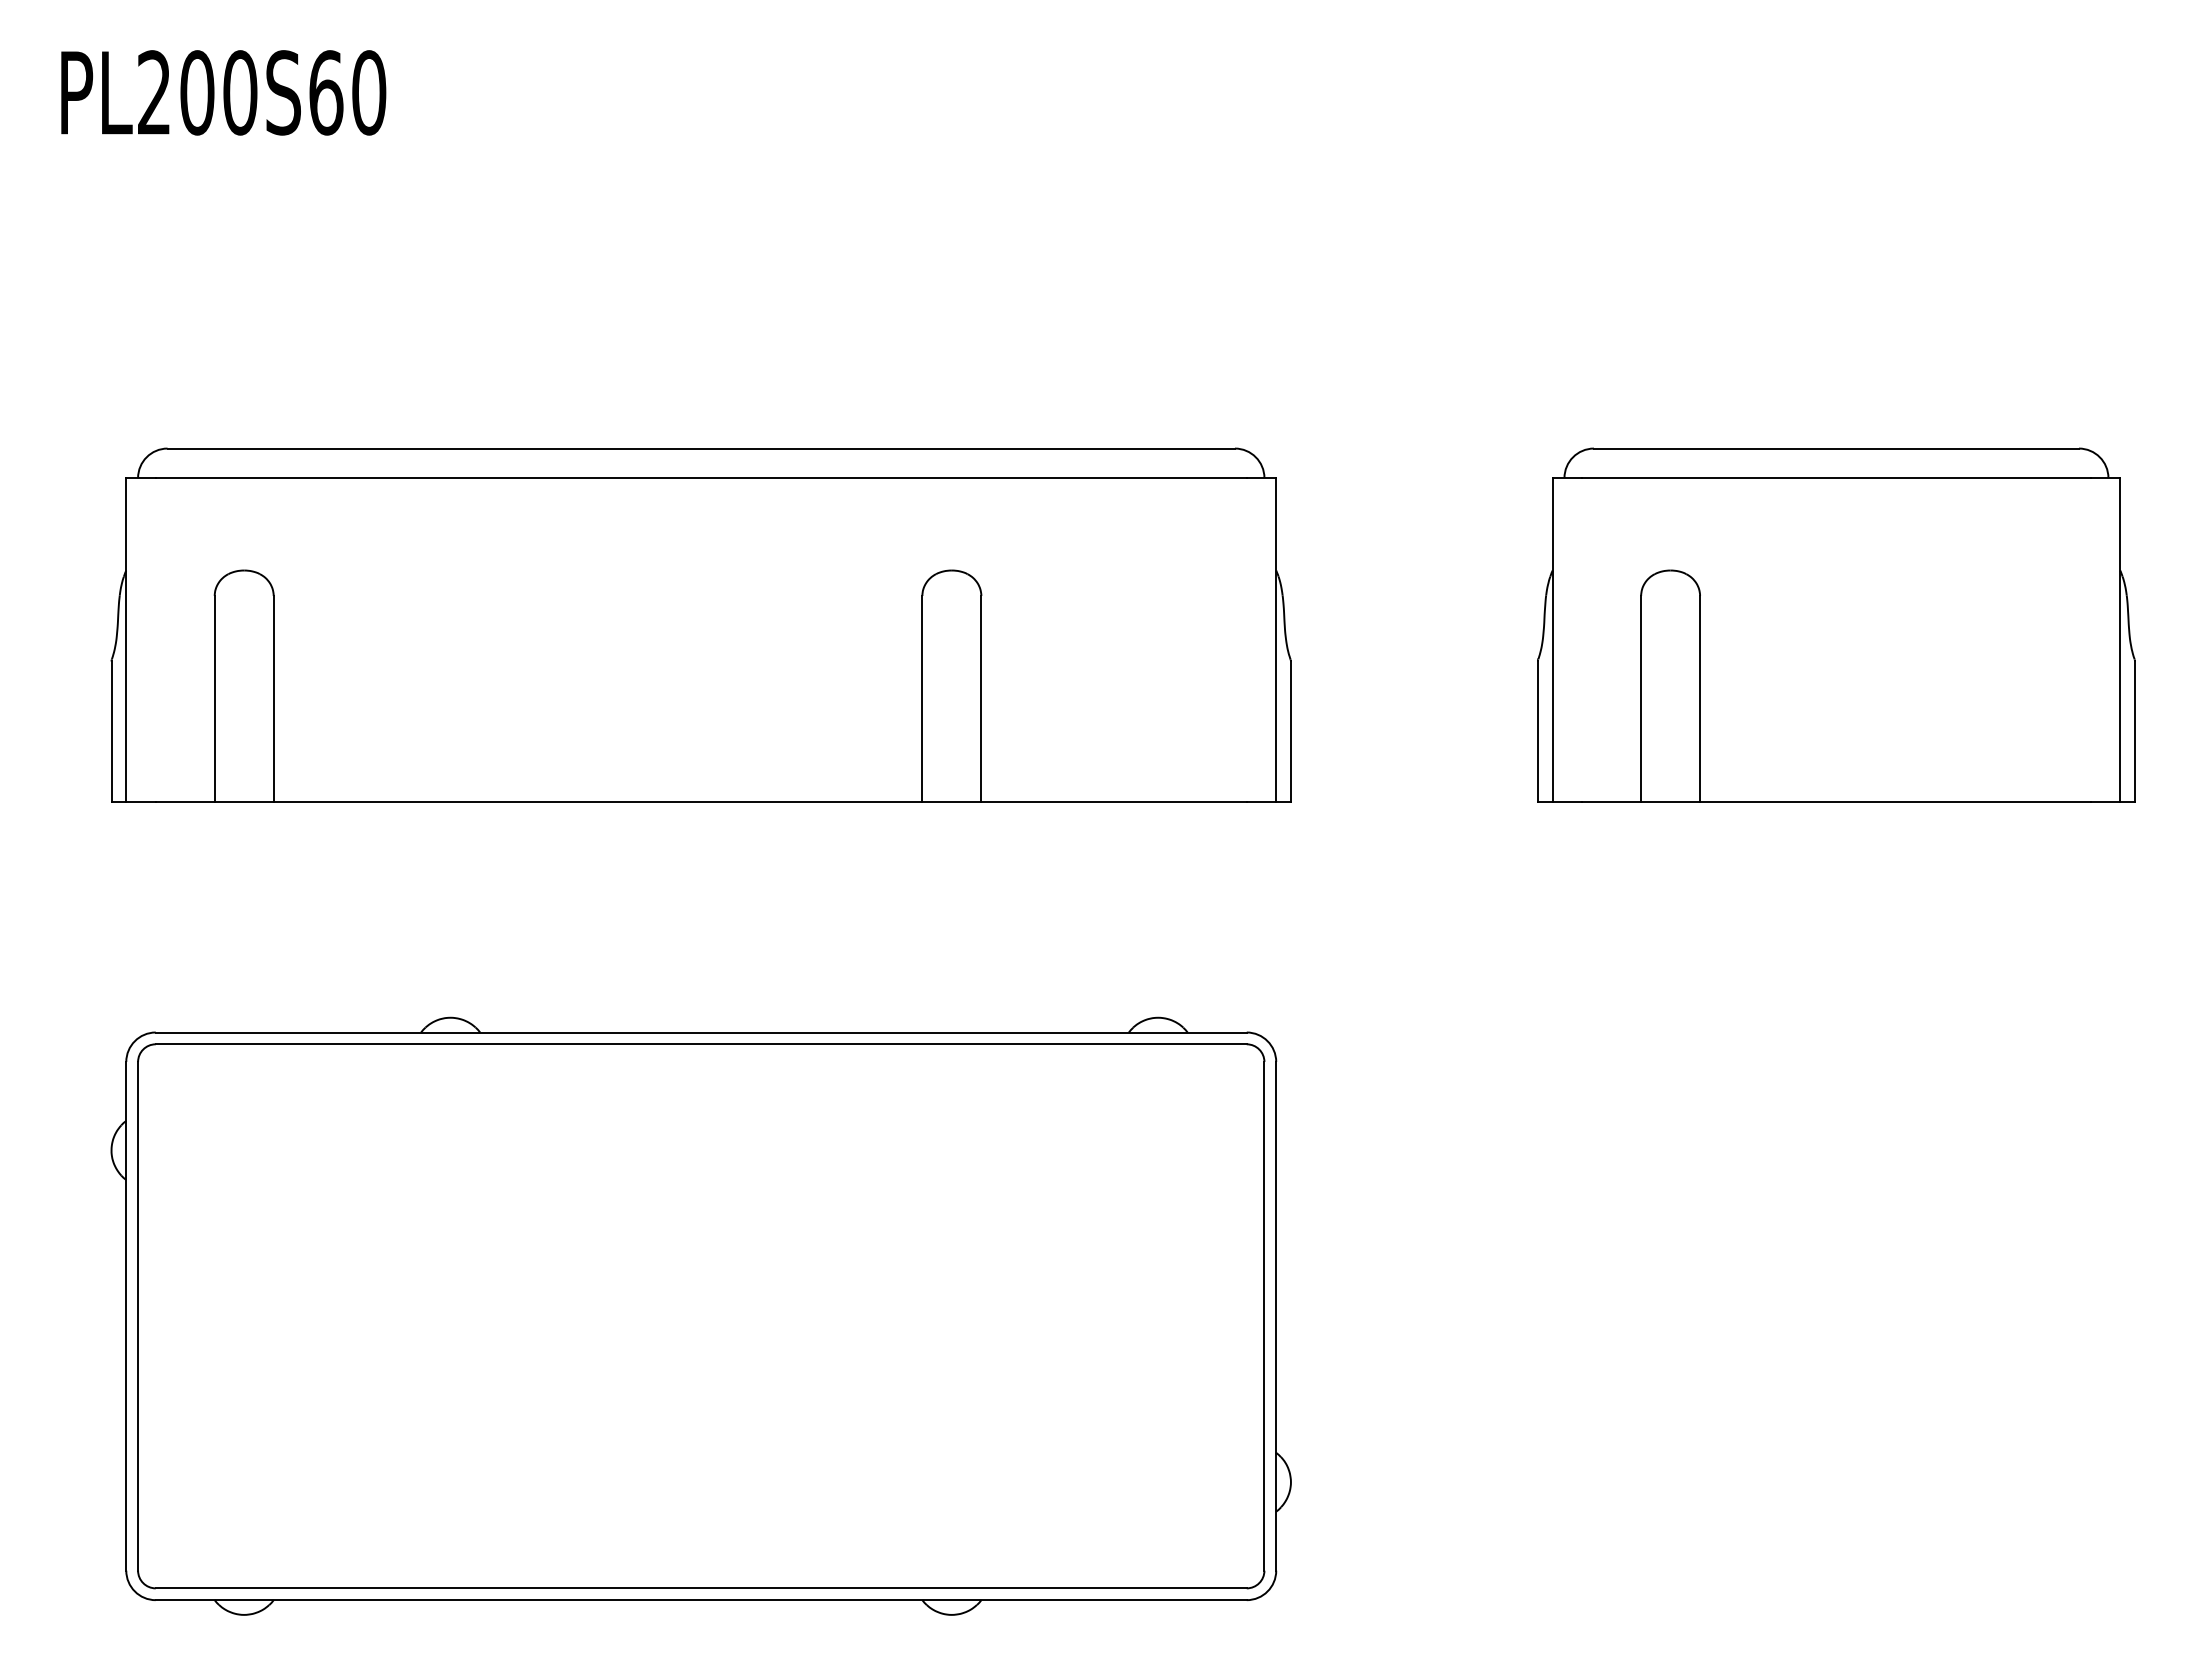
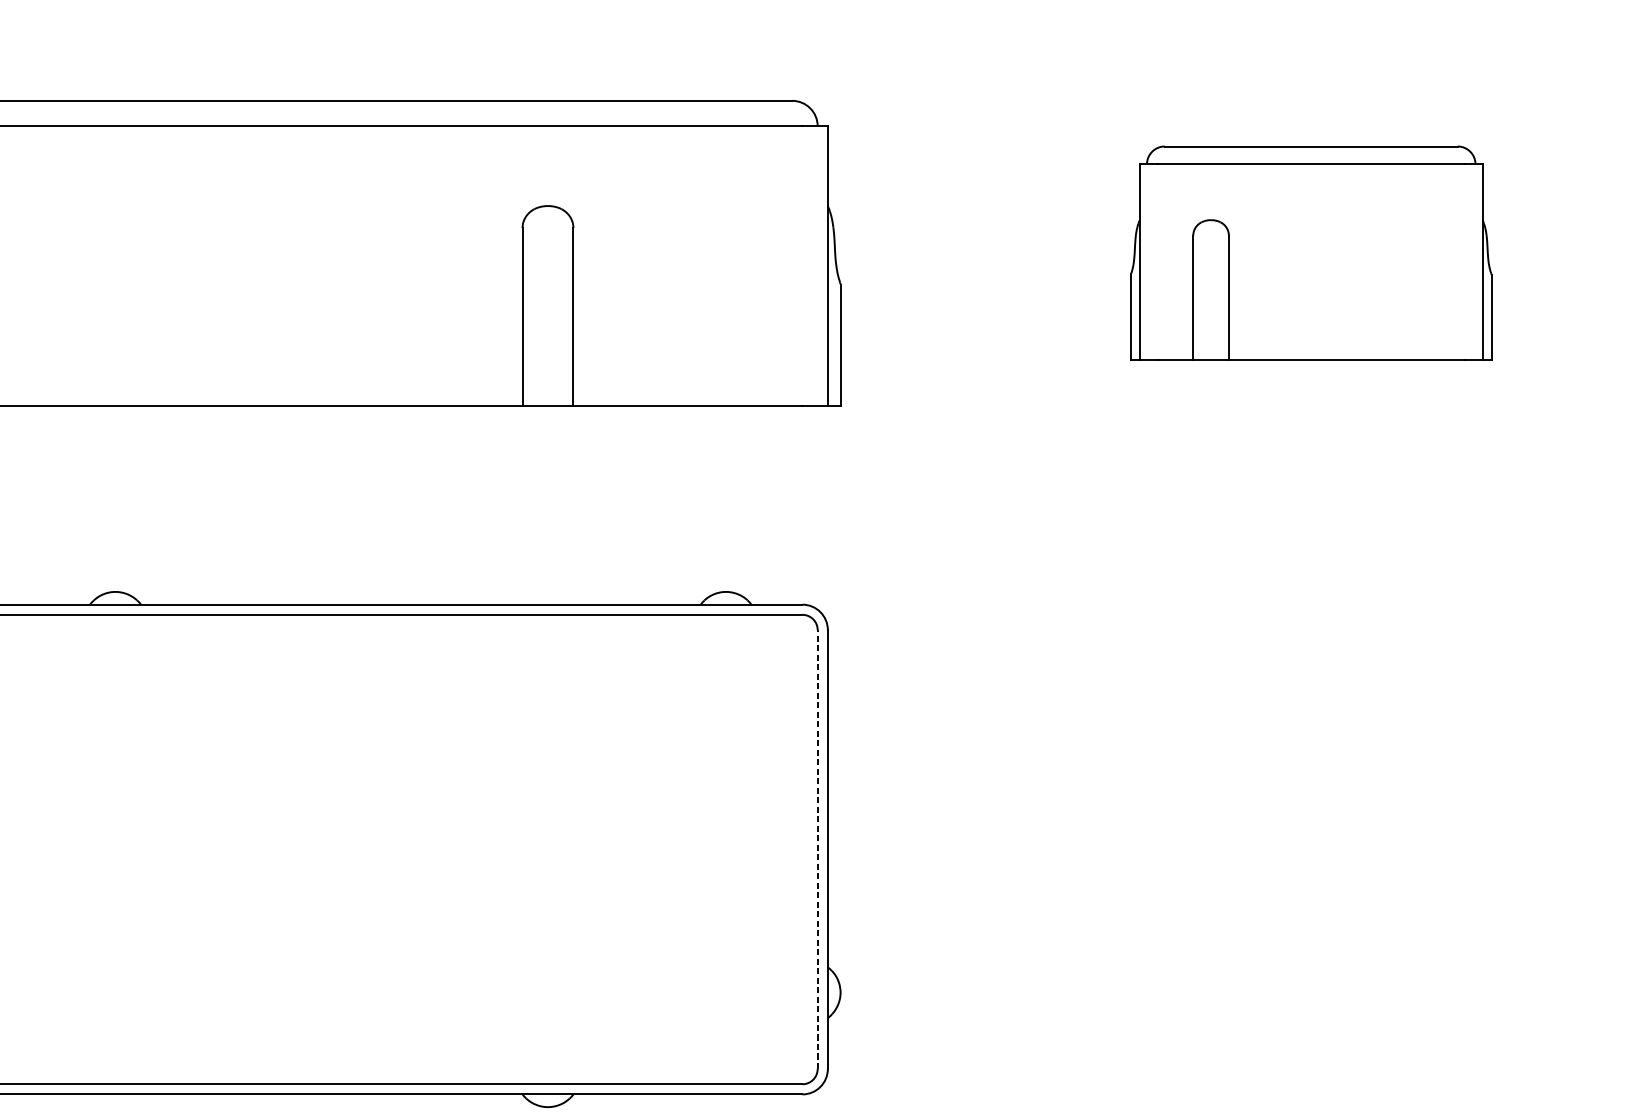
part: (1836, 624) -> (1311, 252), size x0.7
line: (1264, 1315) -> (817, 848), solid -> dashed

